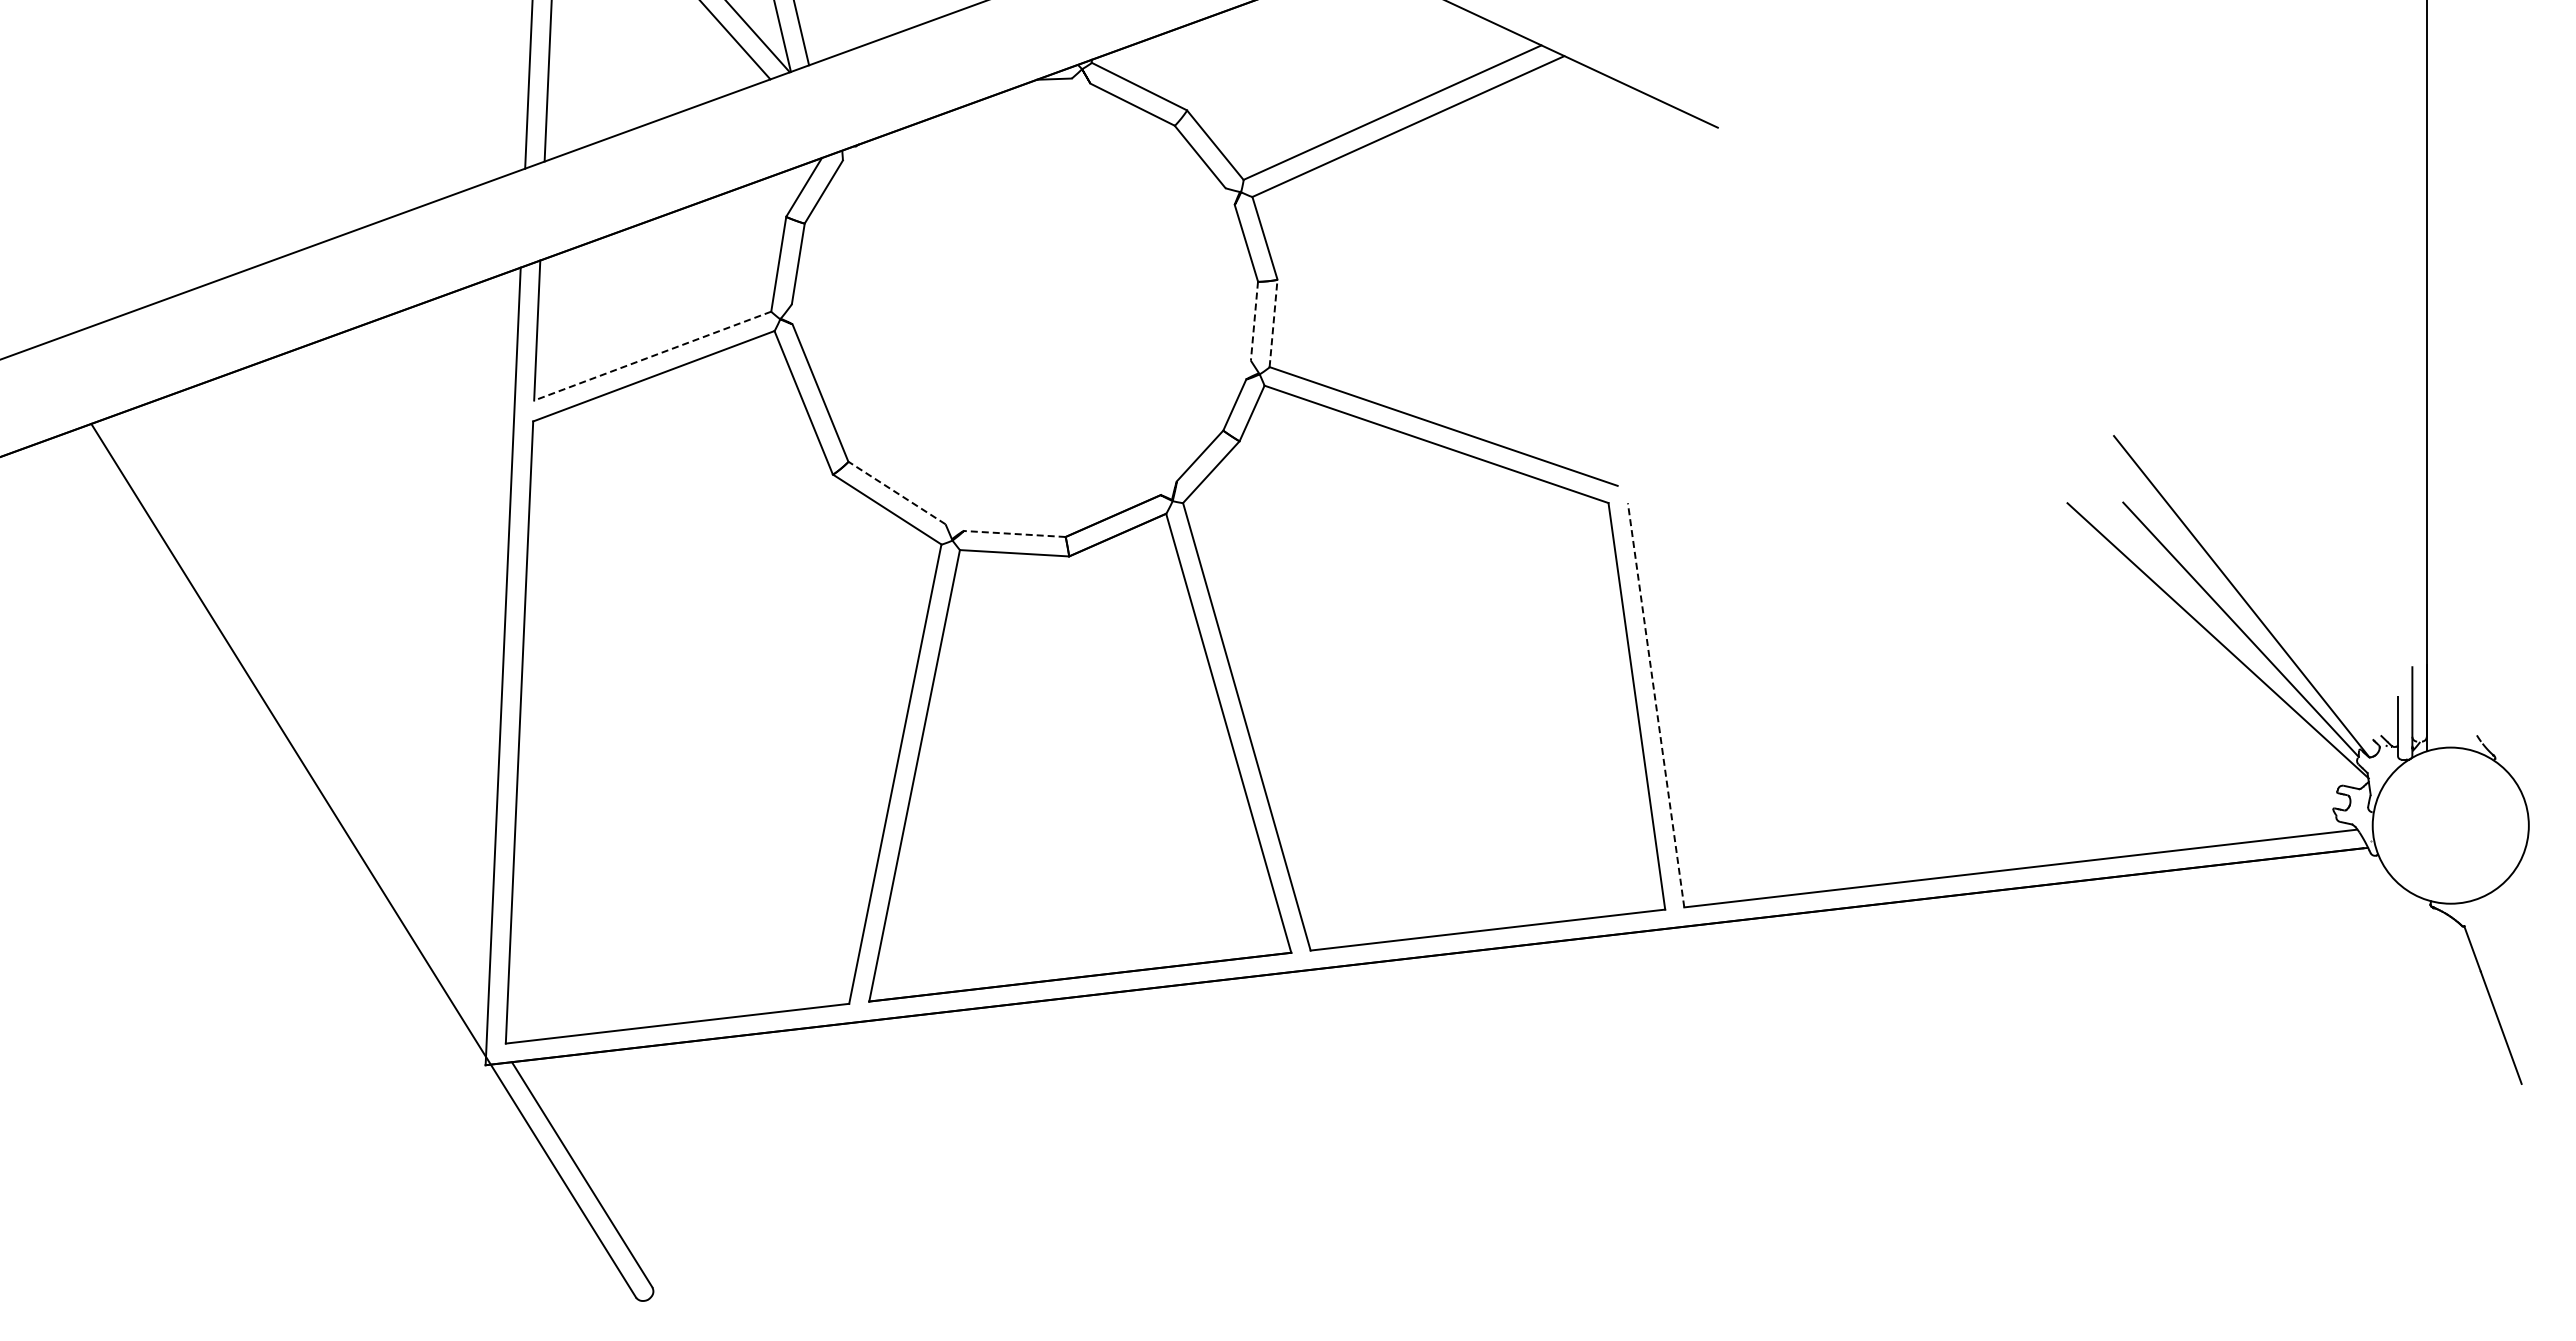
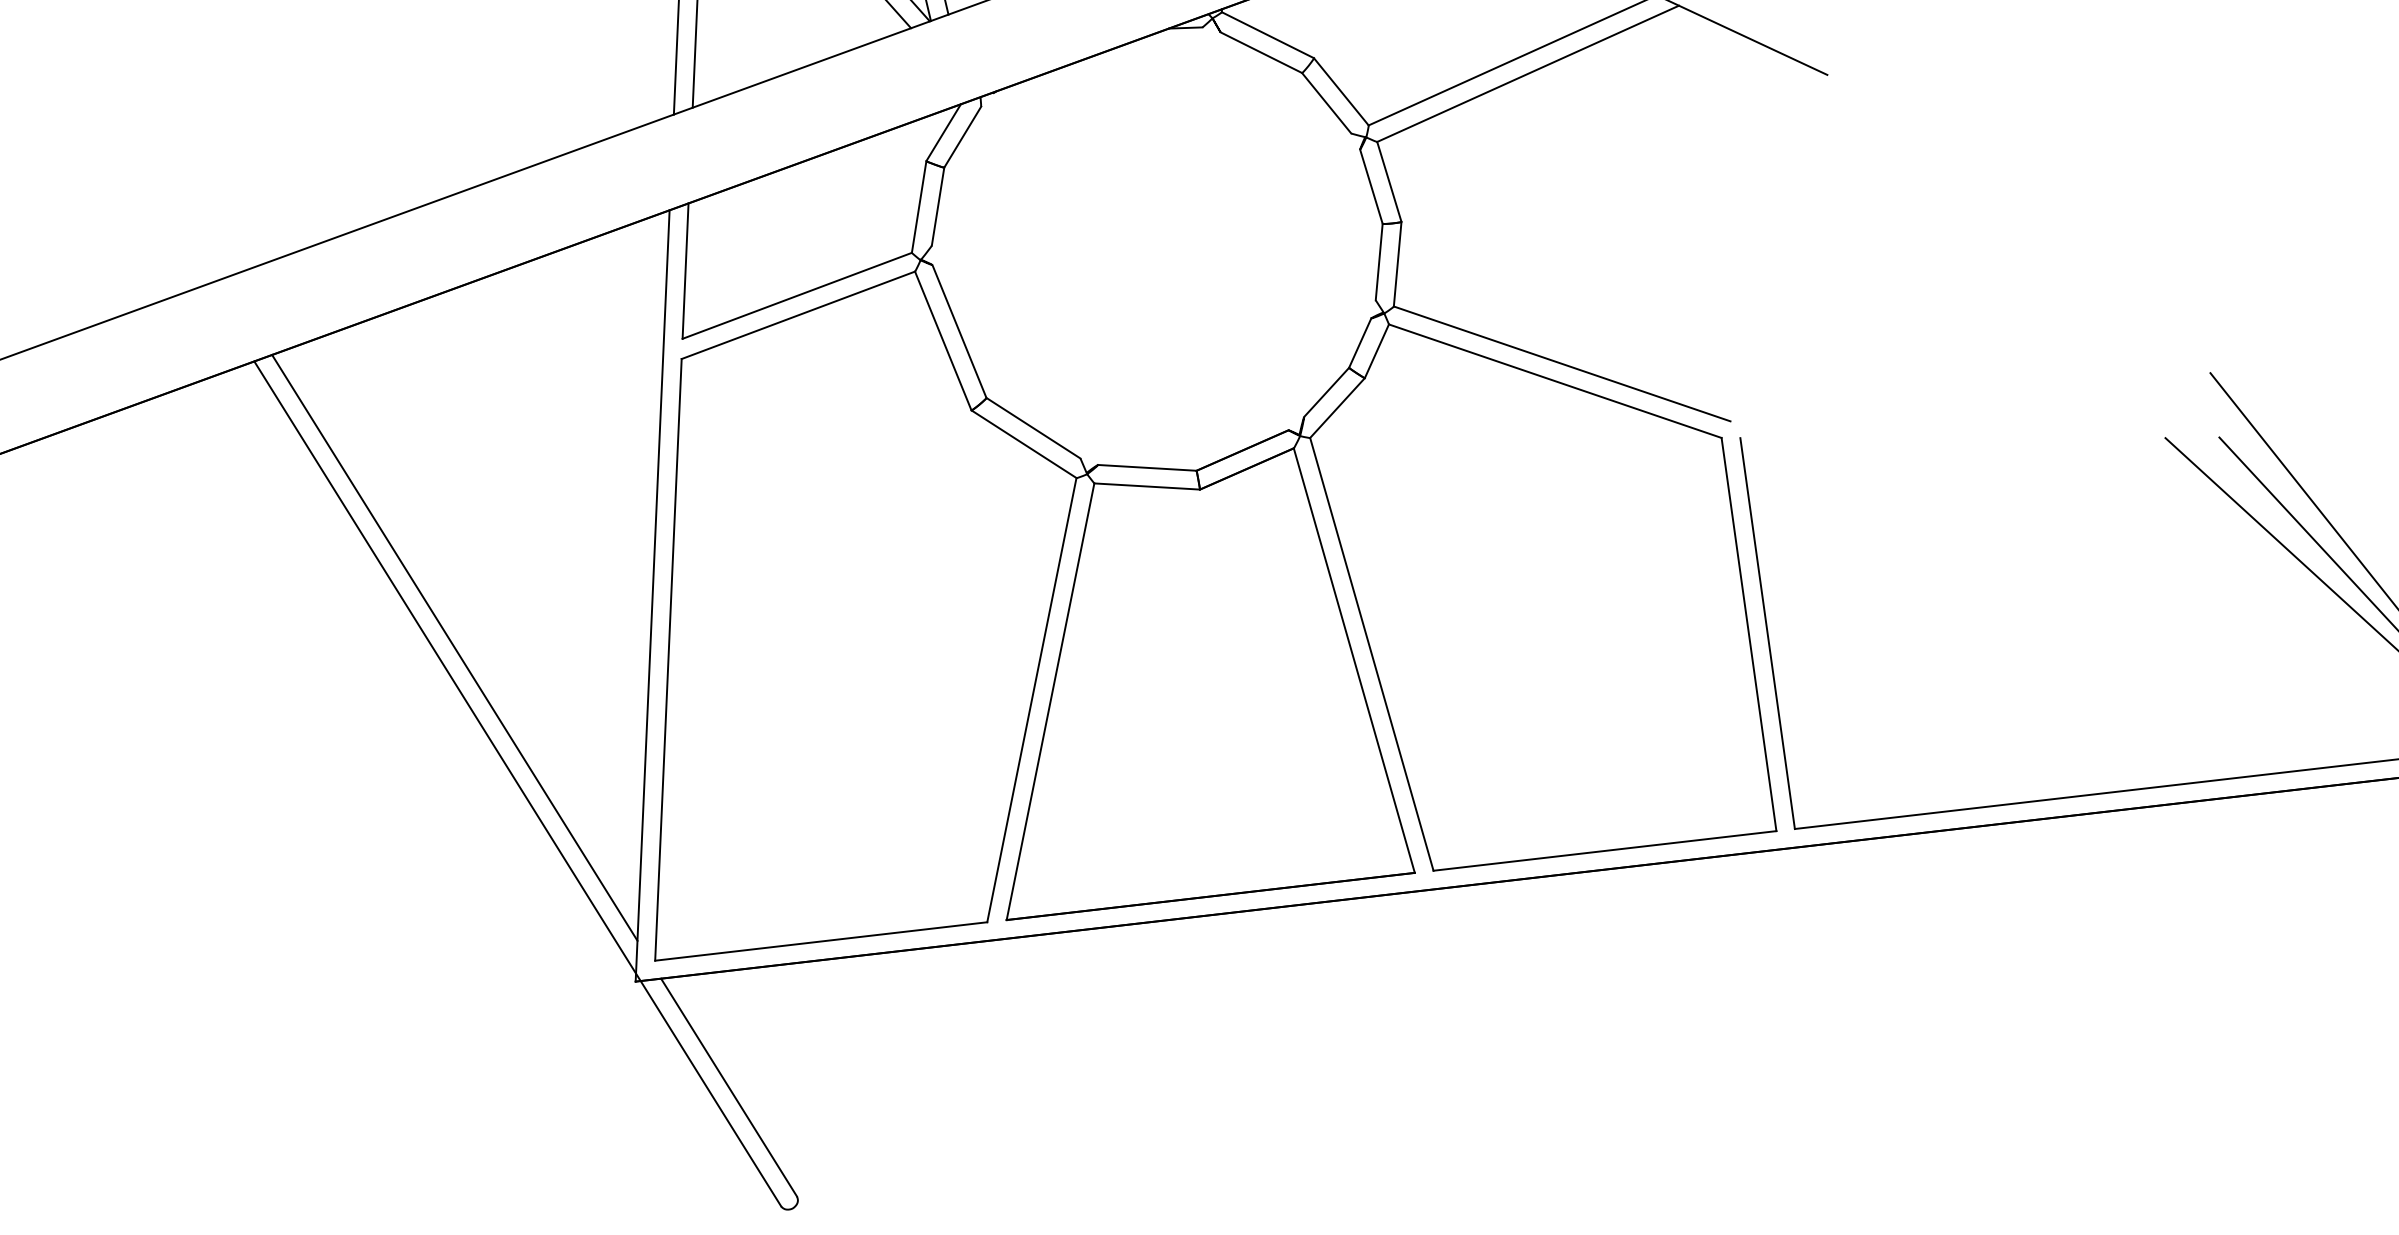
line: (1254, 321) -> (1379, 262), dashed -> solid
line: (1273, 323) -> (1397, 264), dashed -> solid
line: (652, 356) -> (797, 296), dashed -> solid
line: (896, 492) -> (1033, 427), dashed -> solid
line: (1014, 533) -> (1147, 467), dashed -> solid
line: (1656, 704) -> (1768, 632), dashed -> solid
line: (298, 720) -> (454, 648), added

